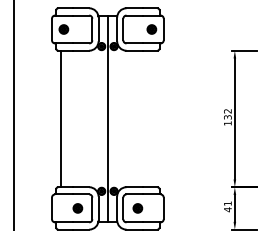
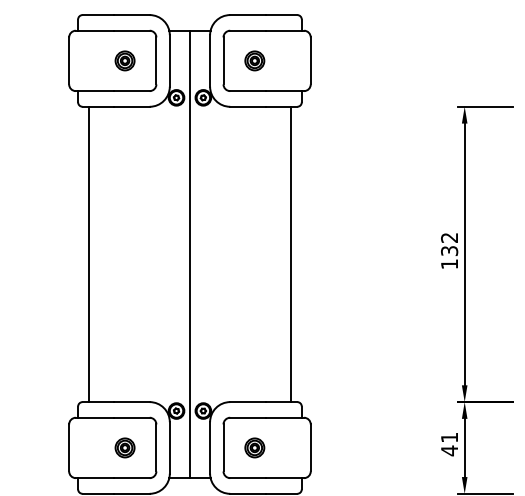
part: (63, 29) -> (124, 60), moved
part: (151, 29) -> (254, 60), moved
line: (154, 118) -> (290, 253), added

